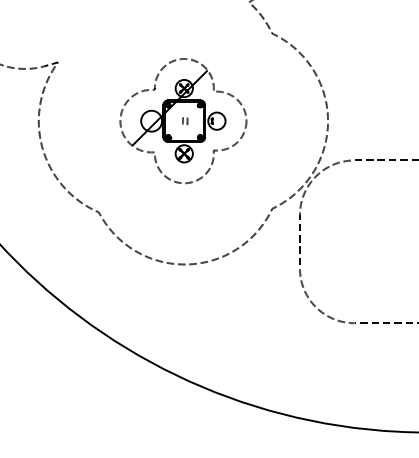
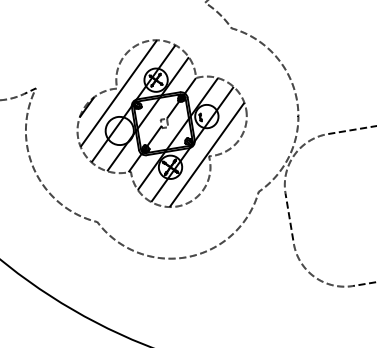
part: (183, 120) -> (162, 123), size x1.43

